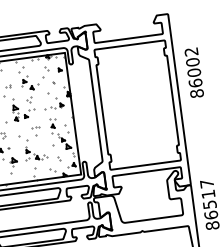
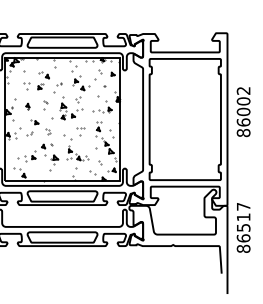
text: (194, 73) -> (243, 112), moved

